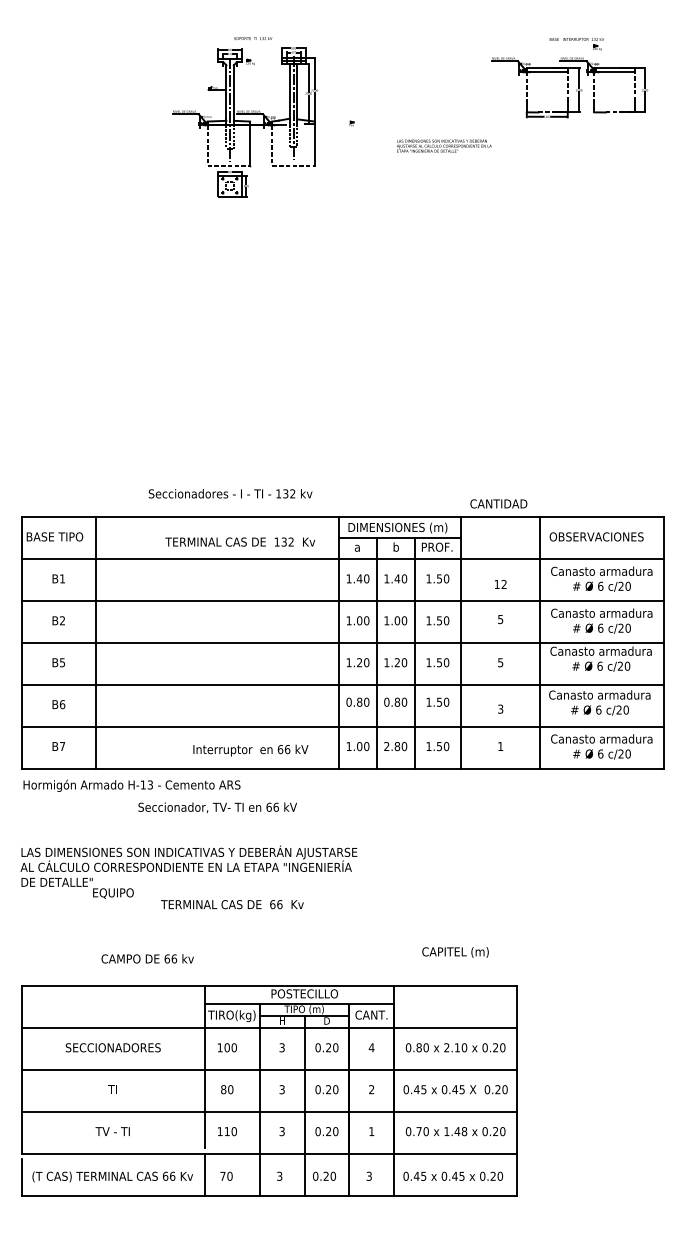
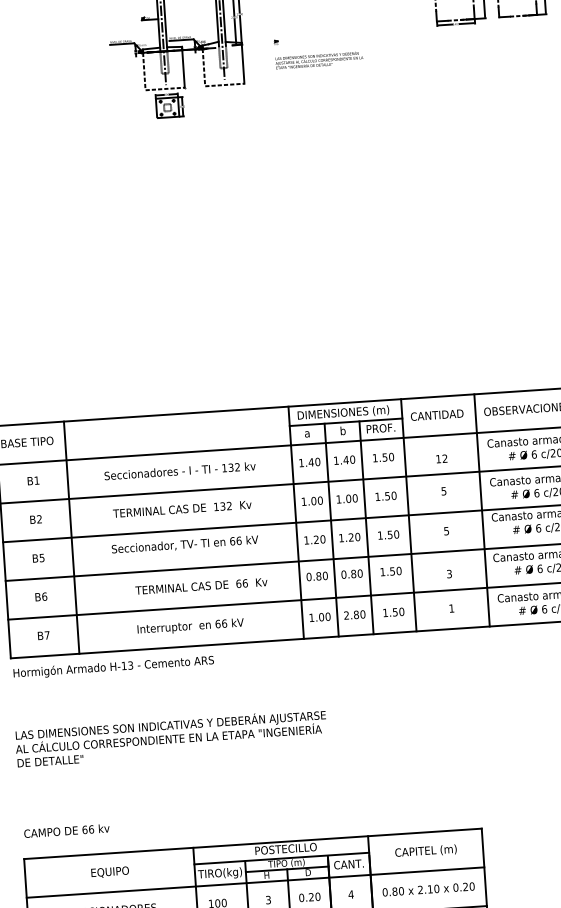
text: (444, 145) -> (319, 59), moved
text: (230, 493) -> (179, 470), moved
text: (498, 503) -> (436, 414), moved
text: (240, 541) -> (182, 508), moved
text: (250, 750) -> (190, 626), moved
text: (217, 807) -> (184, 544), moved
text: (113, 893) -> (110, 872), moved
text: (232, 904) -> (201, 586), moved
text: (455, 952) -> (425, 851), moved
text: (147, 958) -> (66, 830), moved

